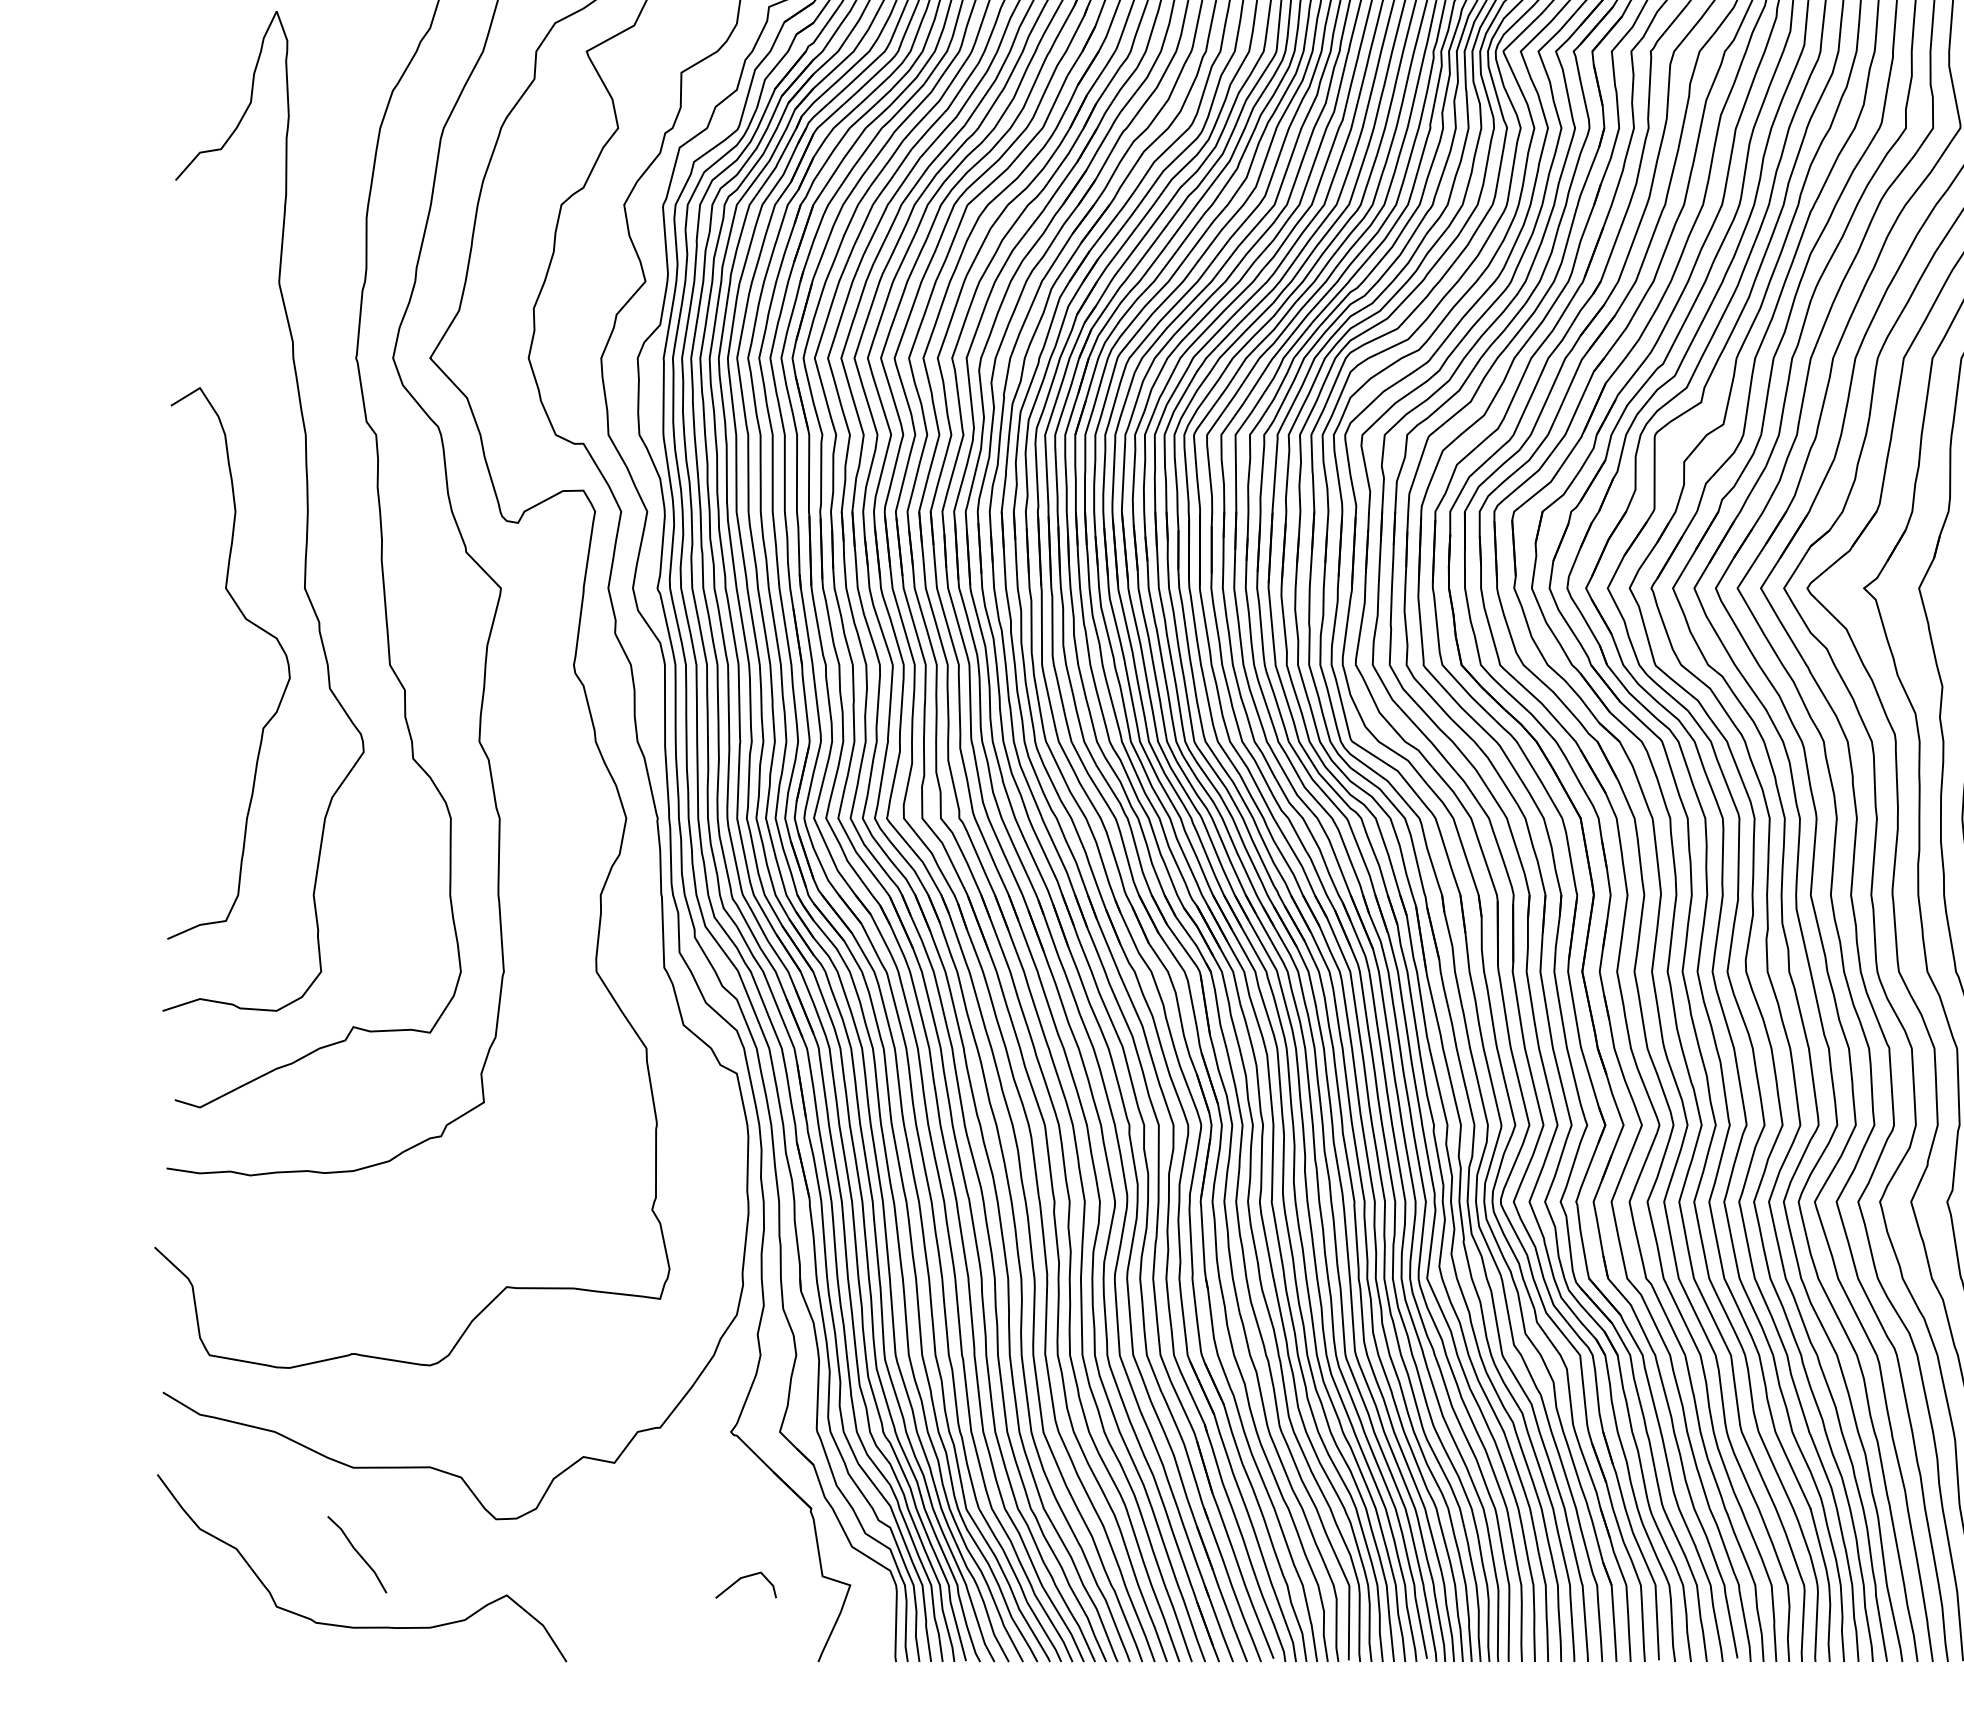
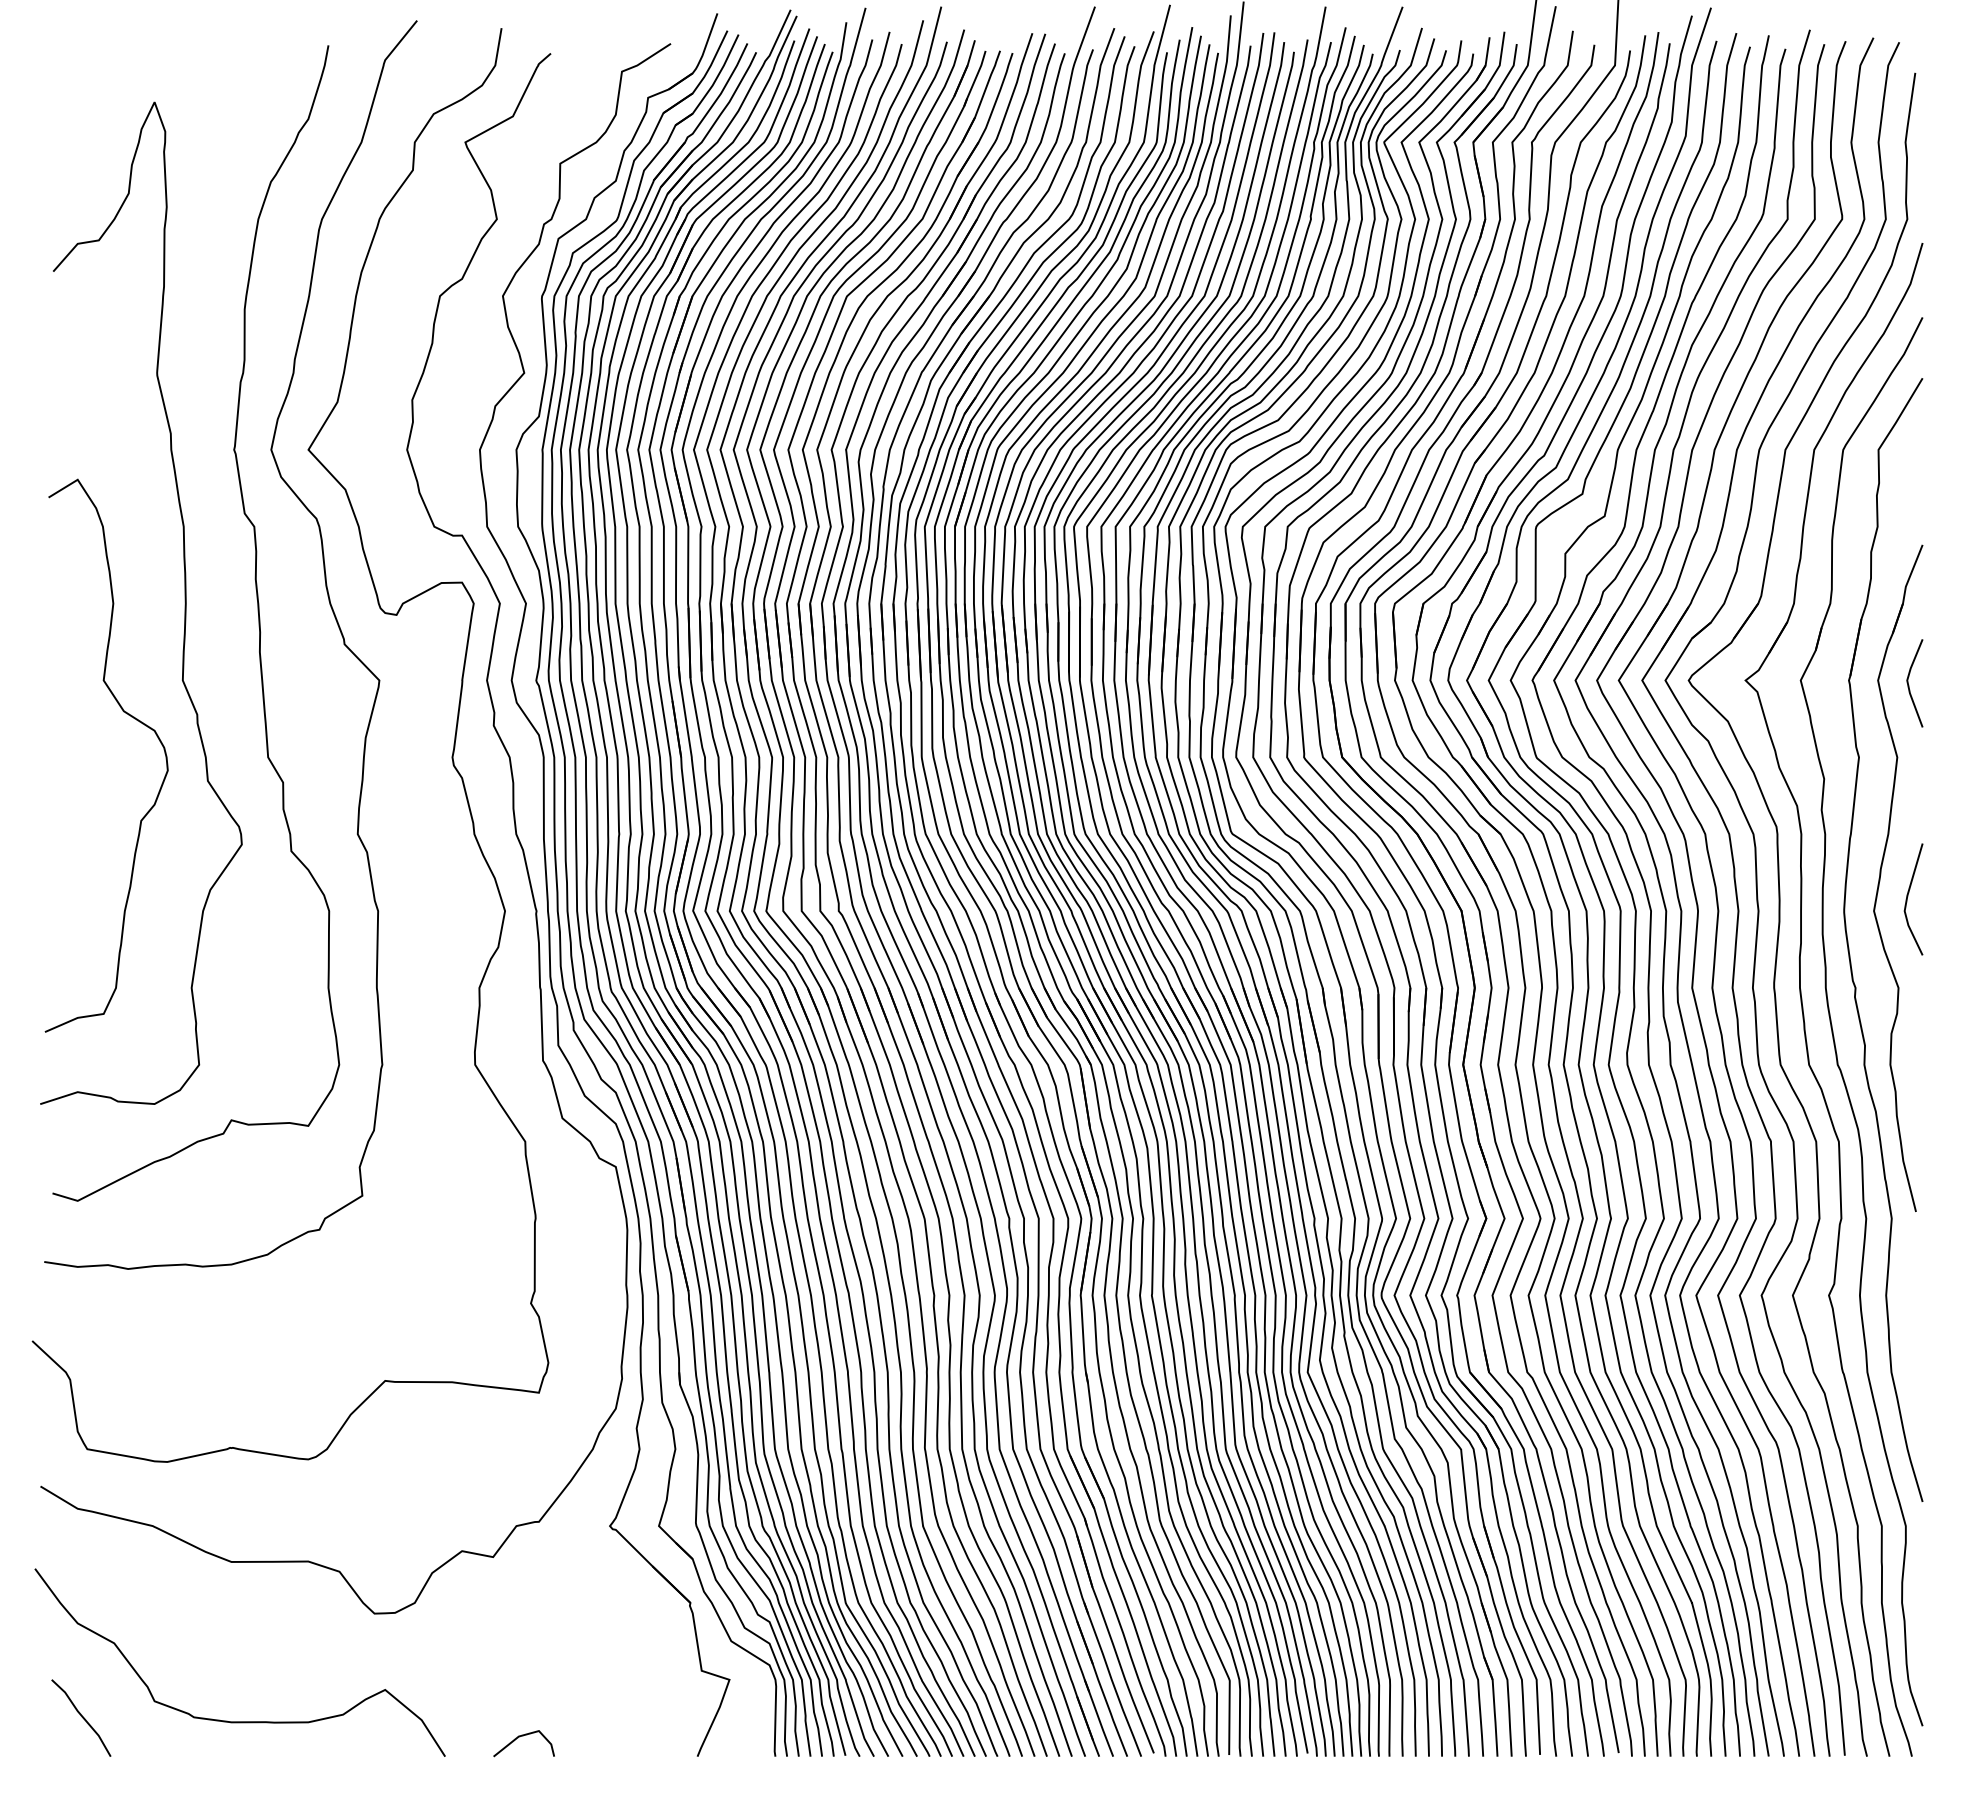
line: (357, 1554) -> (81, 1717), moved
line: (745, 1578) -> (523, 1736), moved

